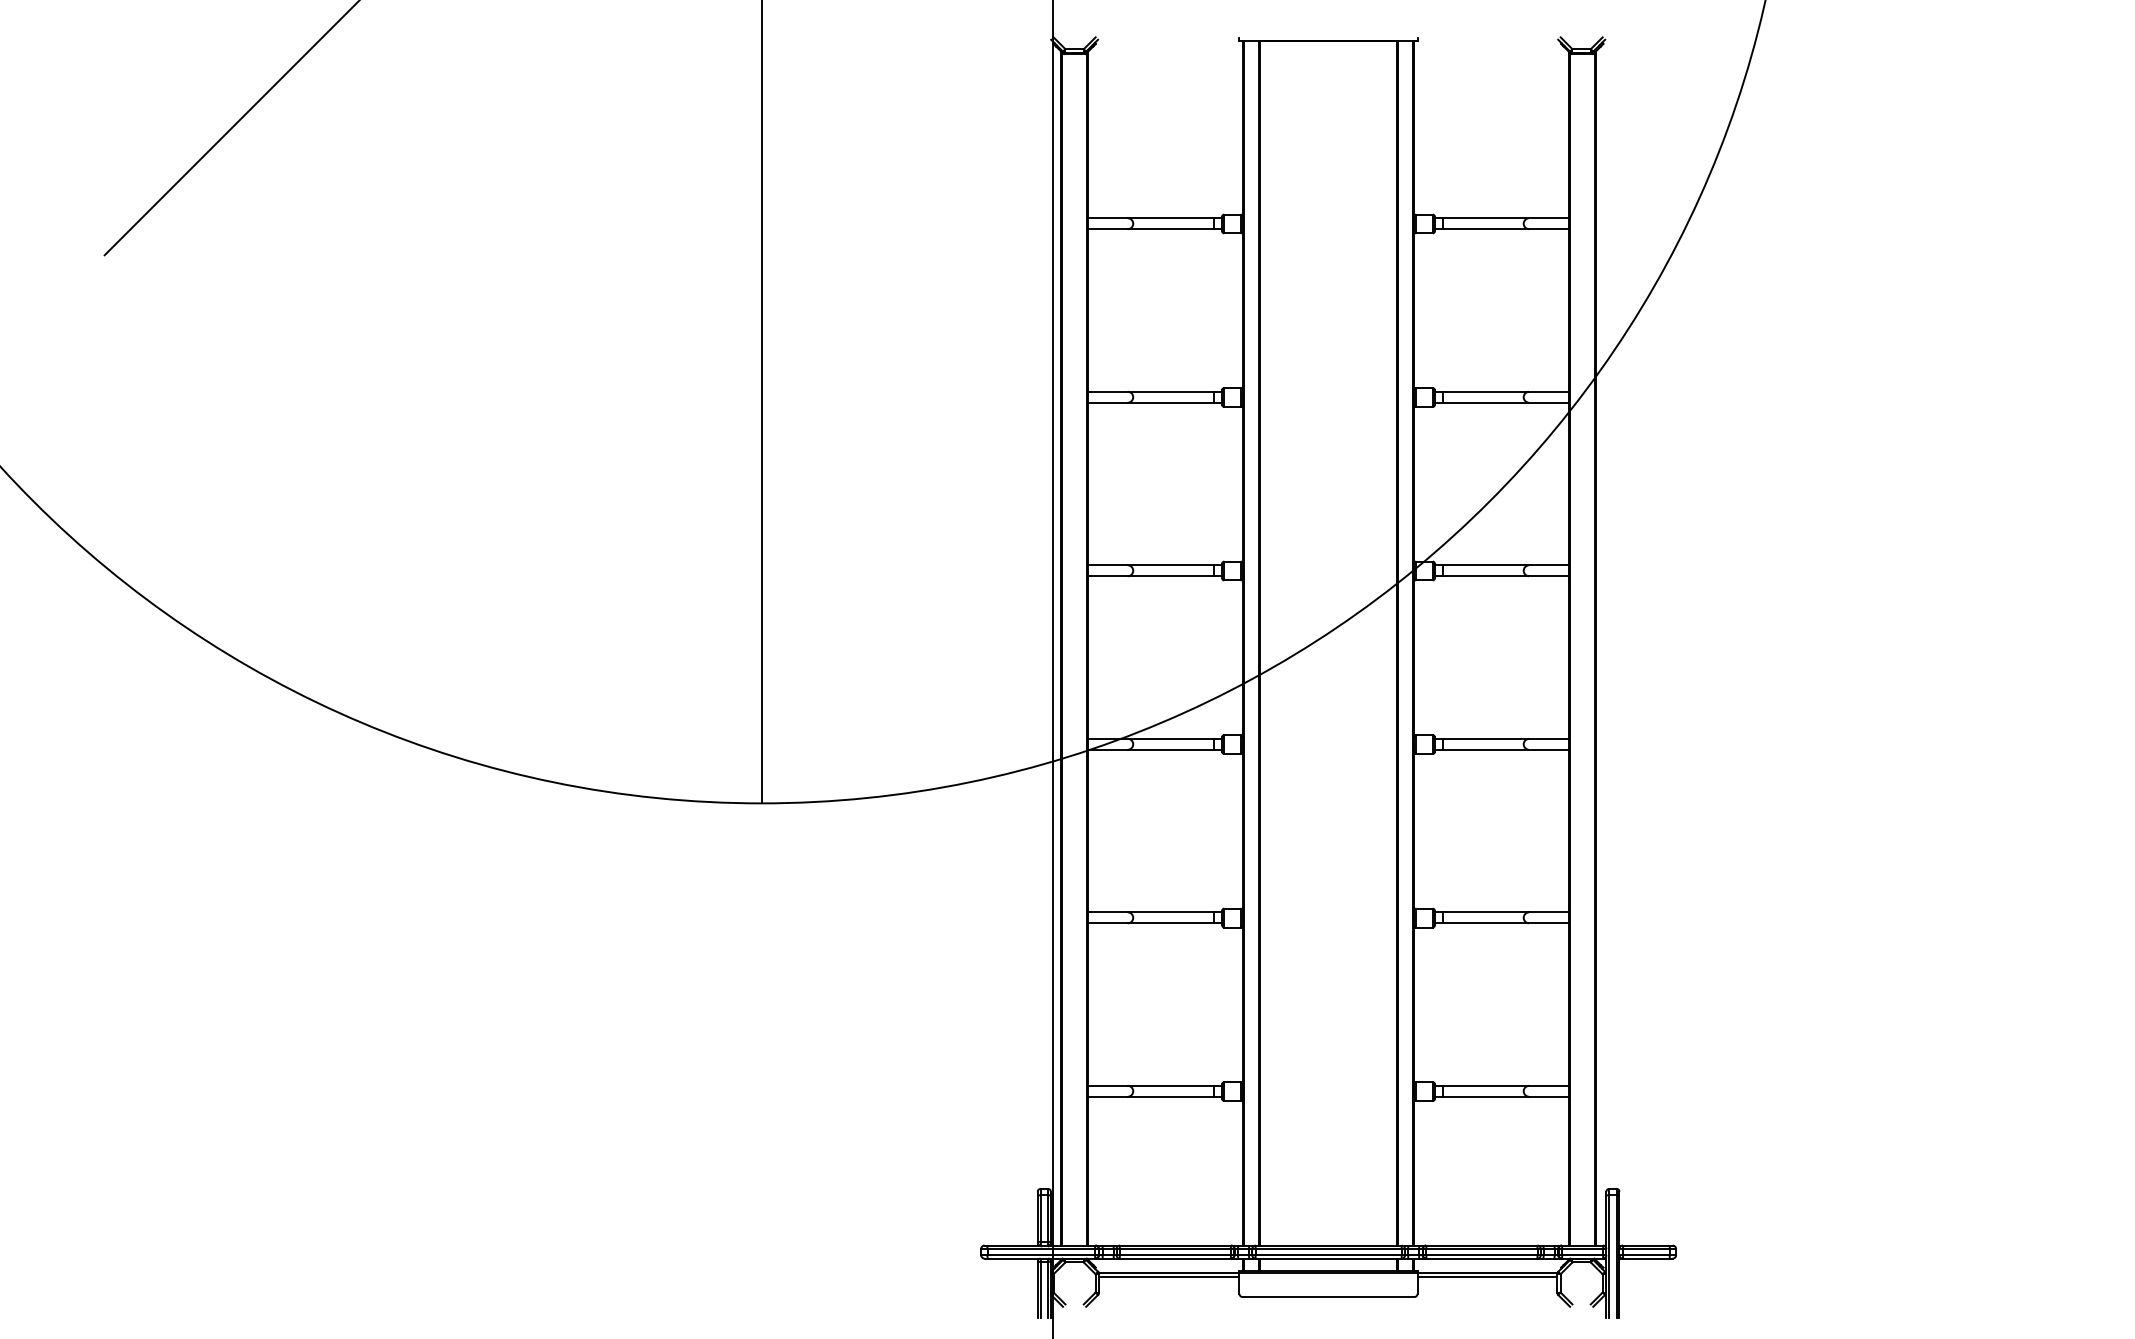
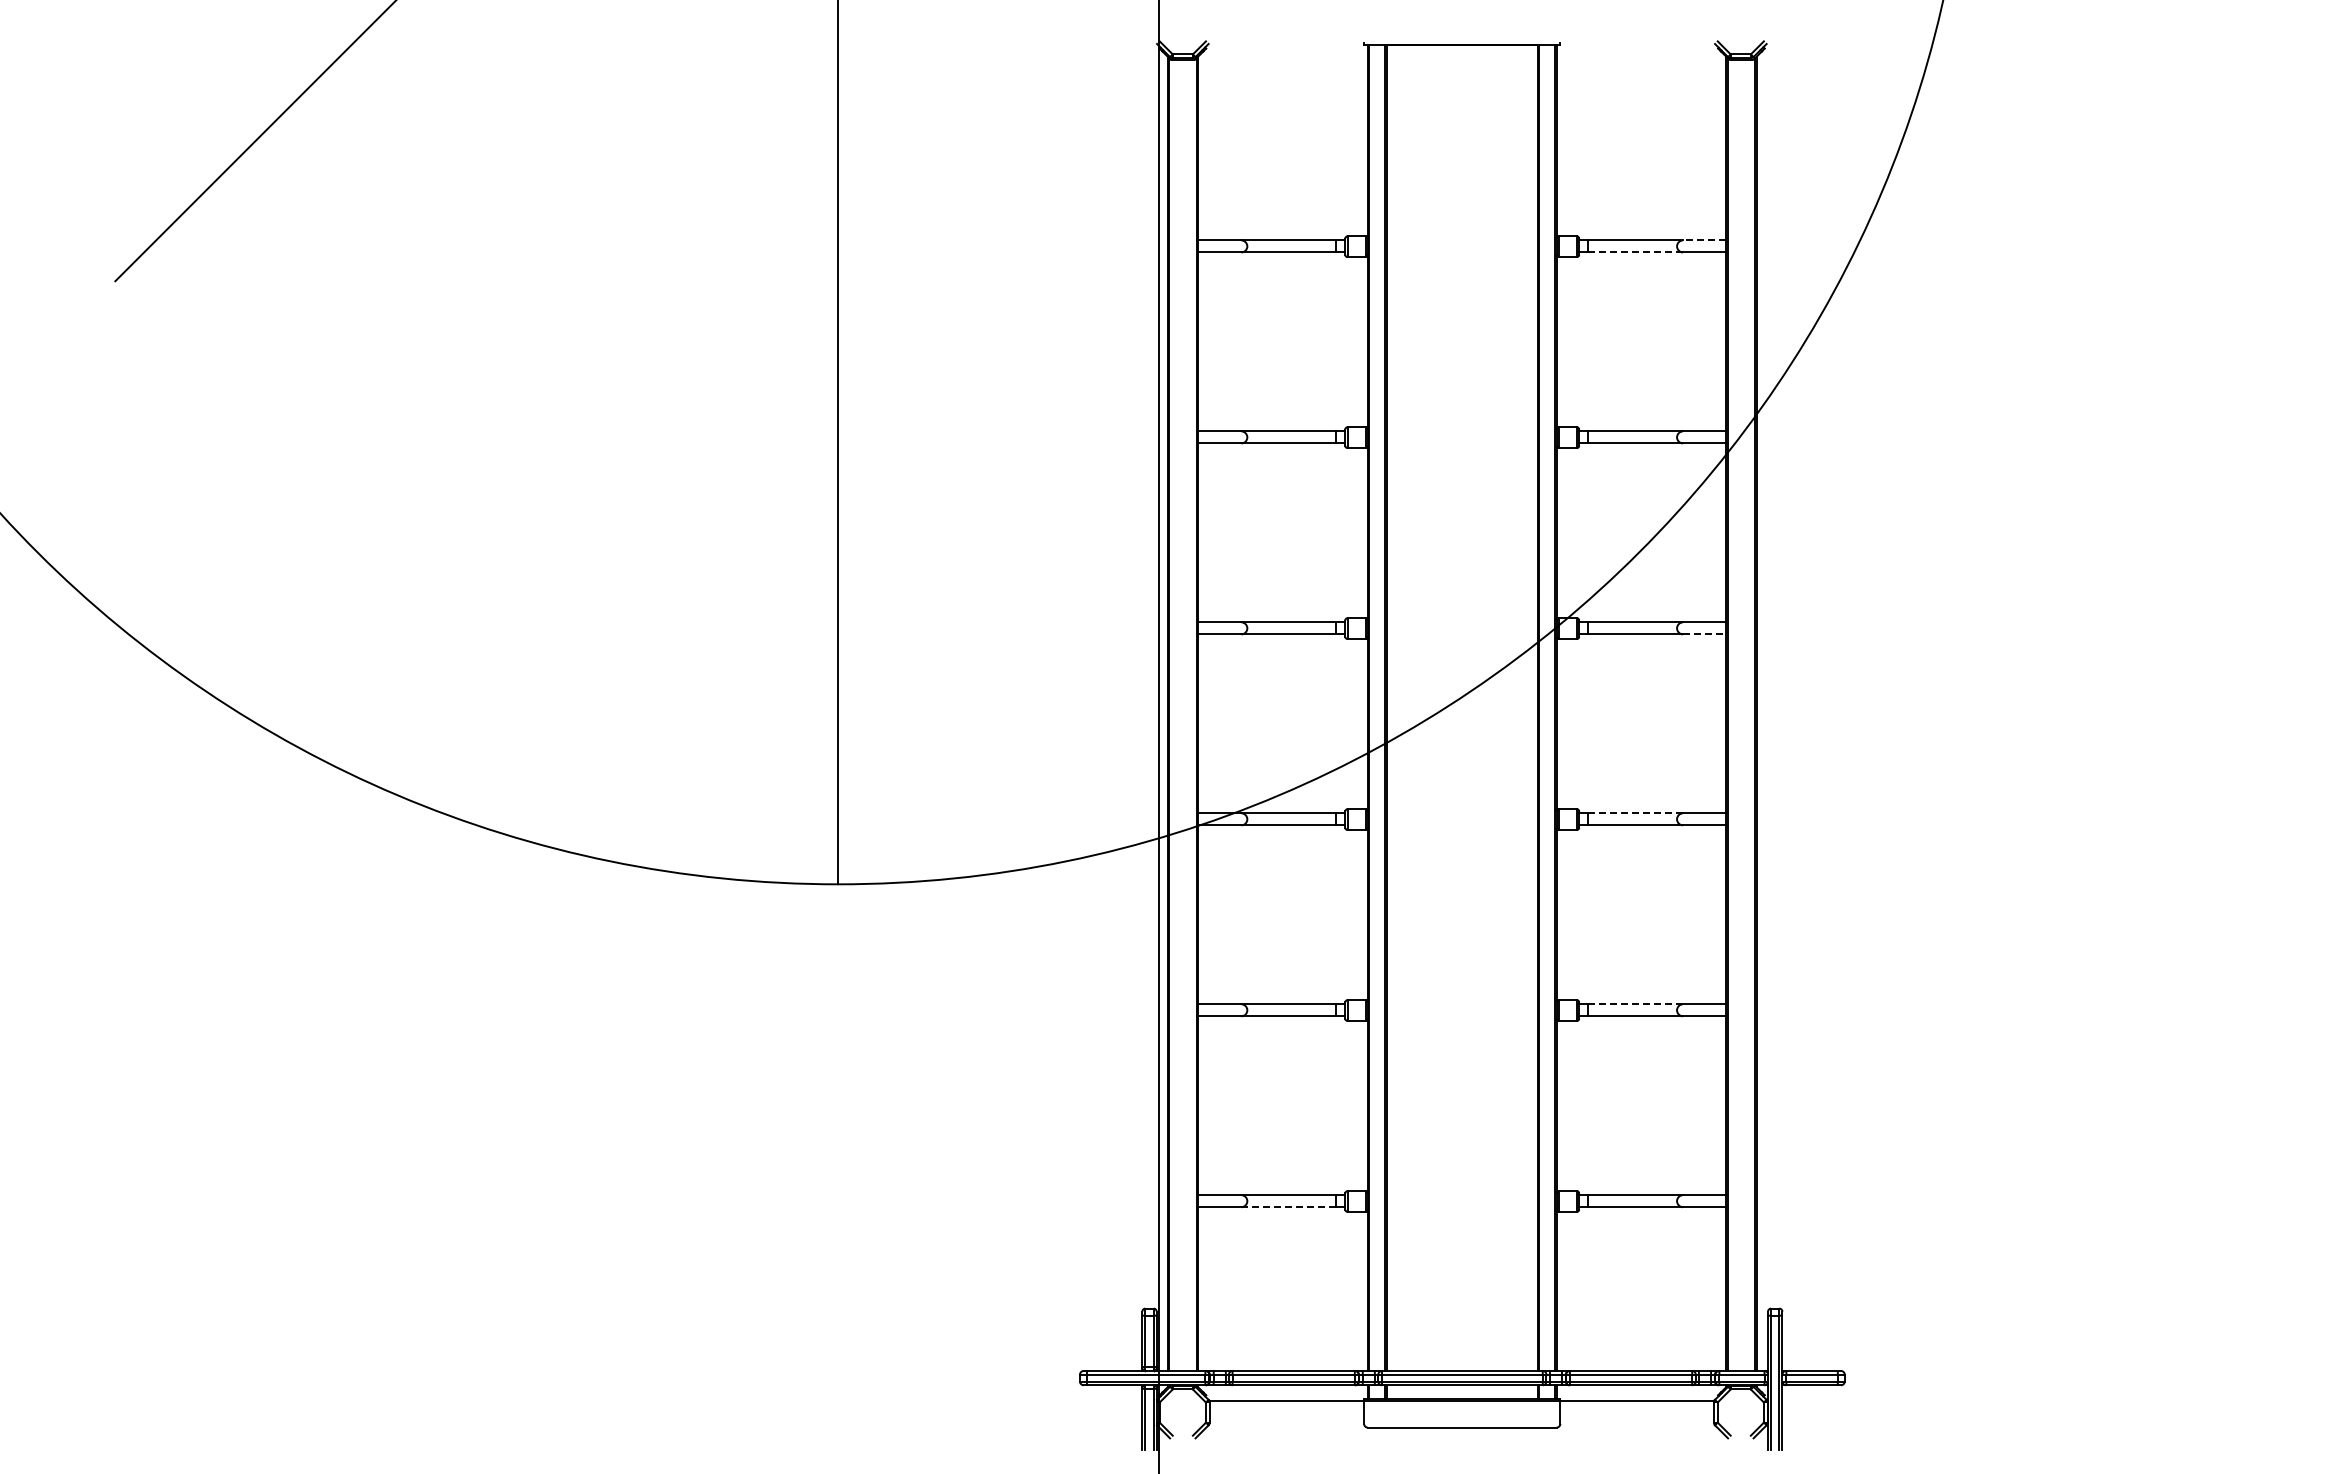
line: (1548, 218) -> (1704, 240), solid -> dashed
line: (1486, 229) -> (1636, 252), solid -> dashed
line: (1548, 576) -> (1704, 634), solid -> dashed
line: (1485, 739) -> (1635, 813), solid -> dashed
line: (1485, 912) -> (1635, 1004), solid -> dashed
line: (1171, 1097) -> (1289, 1207), solid -> dashed
line: (1168, 1276) -> (1286, 1405), removed
line: (1486, 1276) -> (1636, 1405), removed

